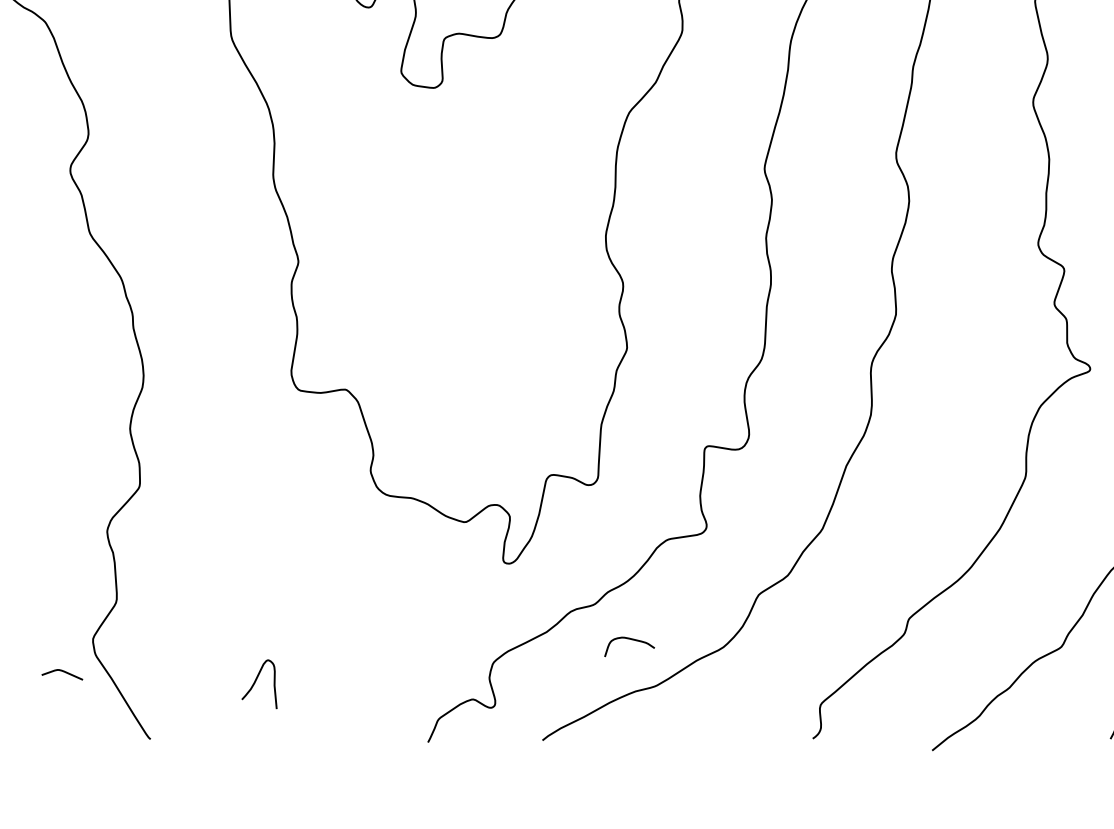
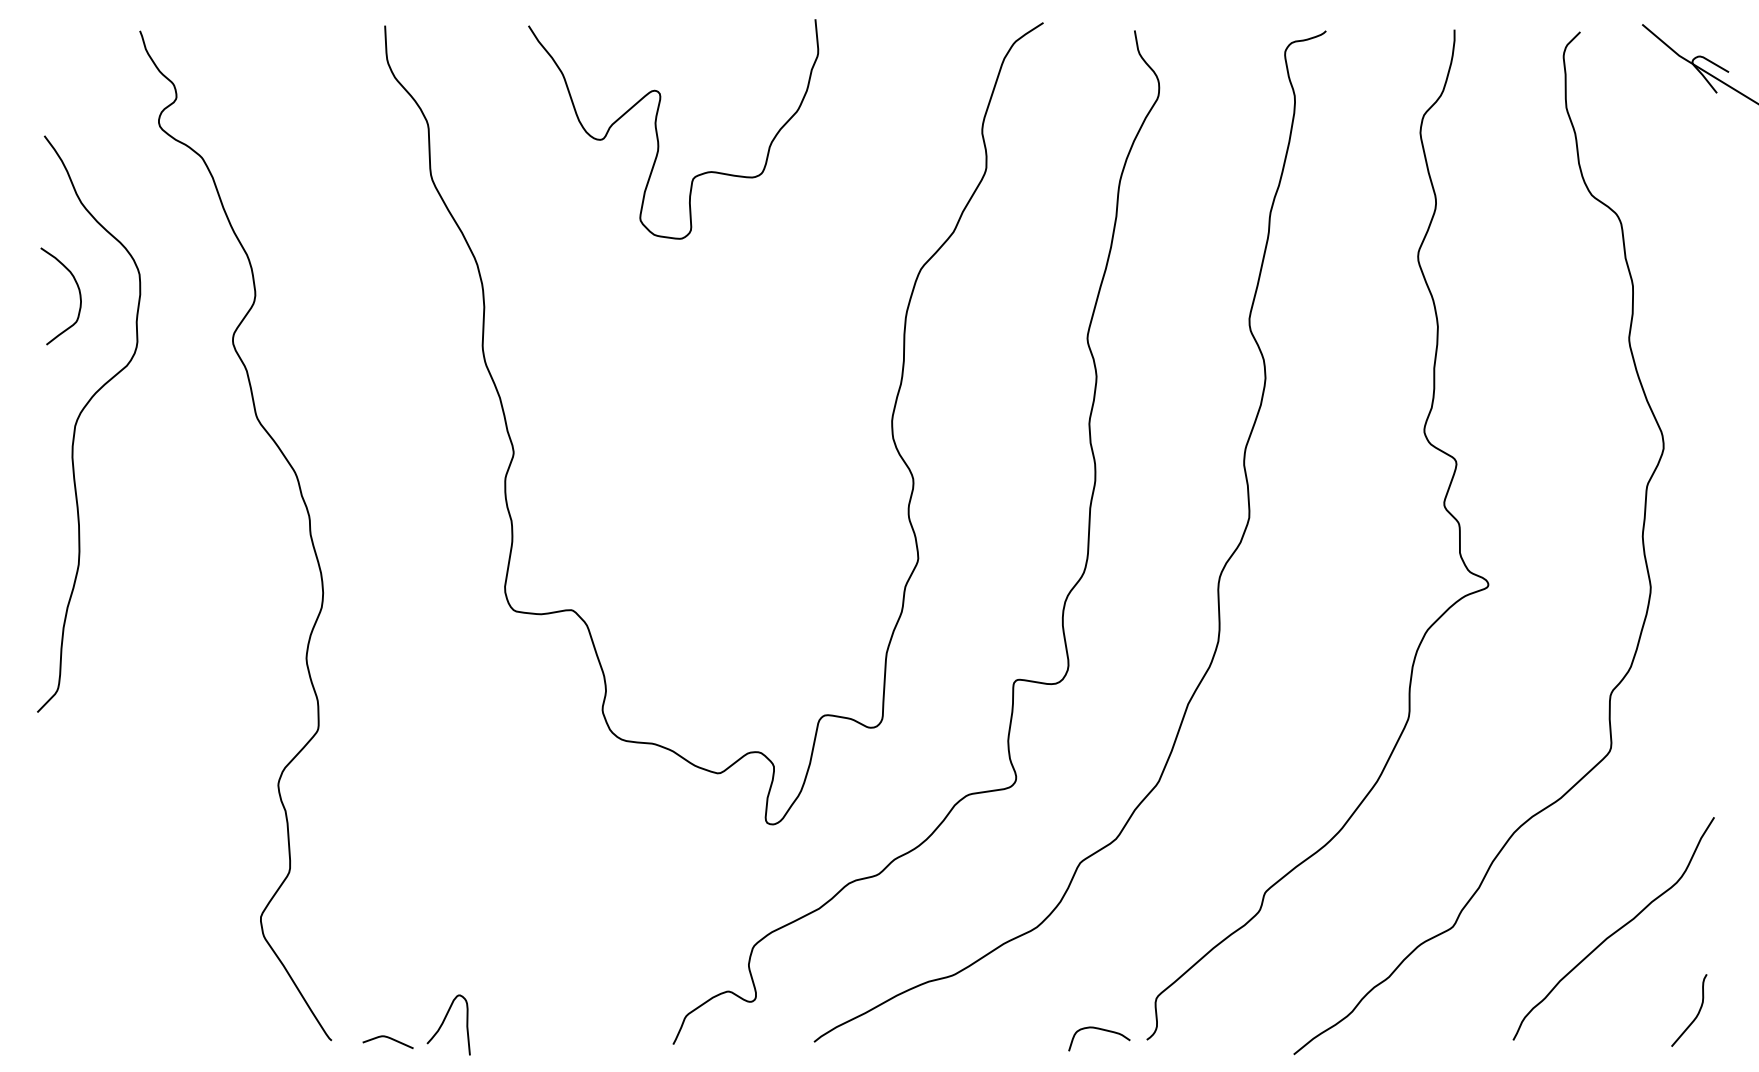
curve: (631, 640) -> (1101, 1030), moved
curve: (61, 671) -> (387, 1038), moved
curve: (256, 681) -> (444, 1021), moved

